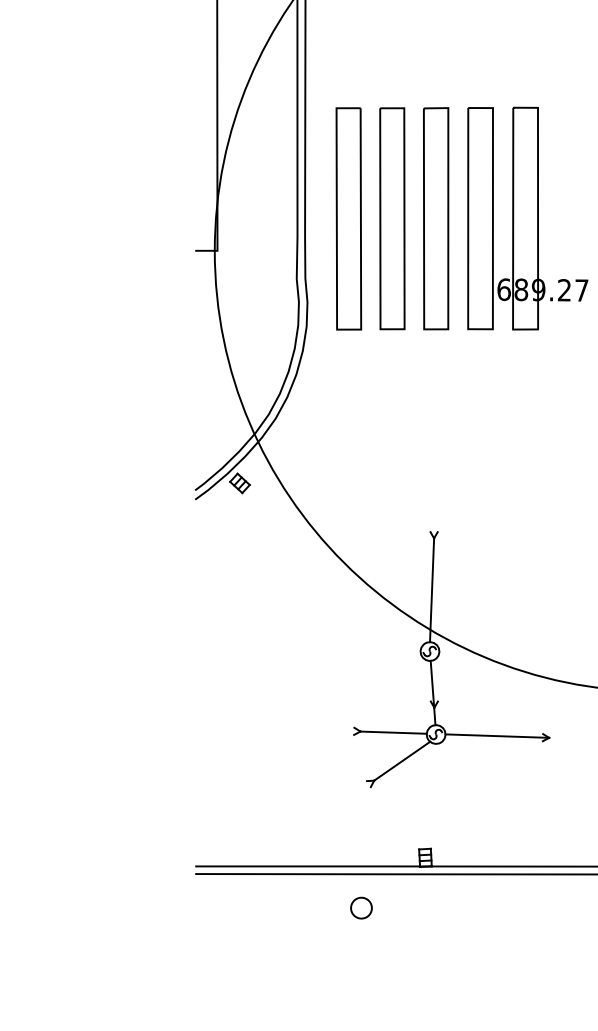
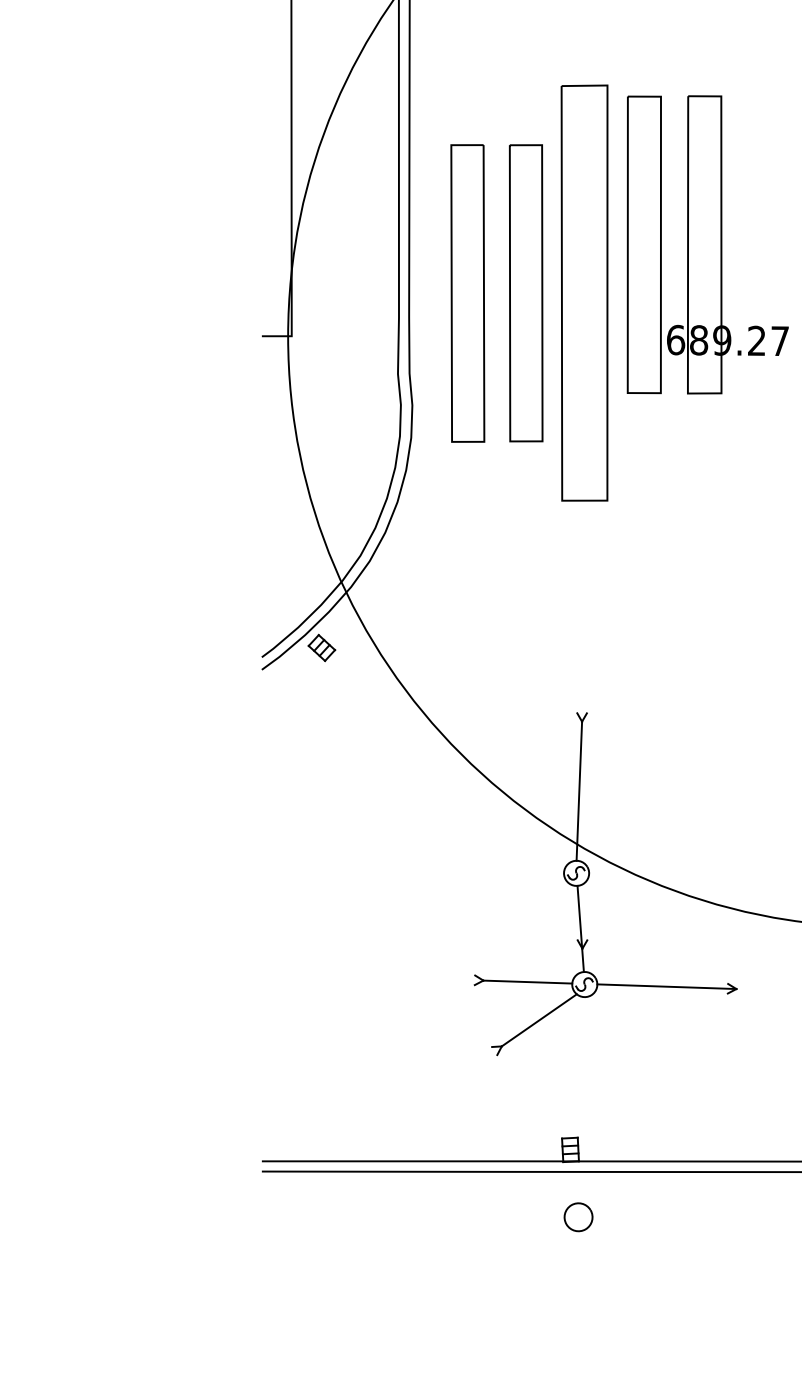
part: (436, 218) -> (585, 292), size x1.4
part: (527, 218) -> (707, 244), moved
arc: (358, 899) -> (574, 1205), moved

